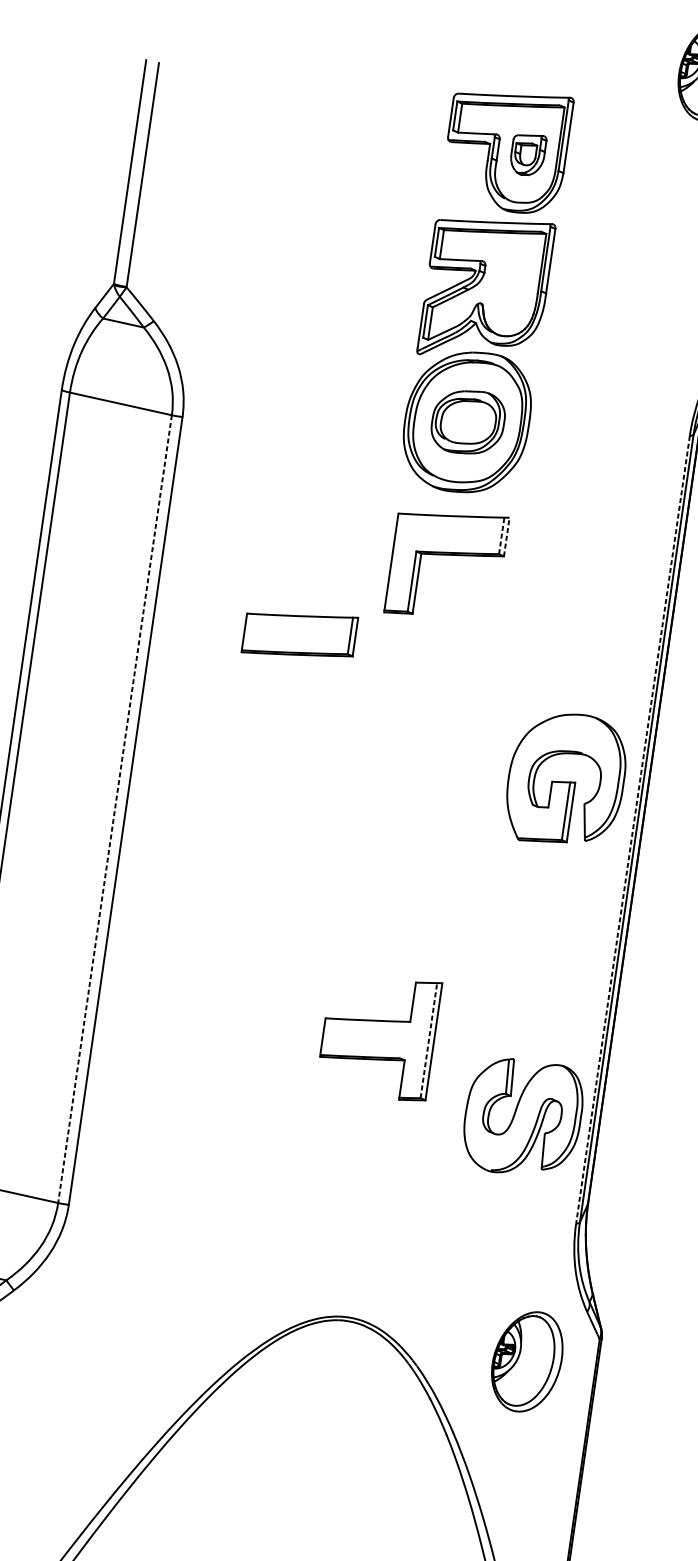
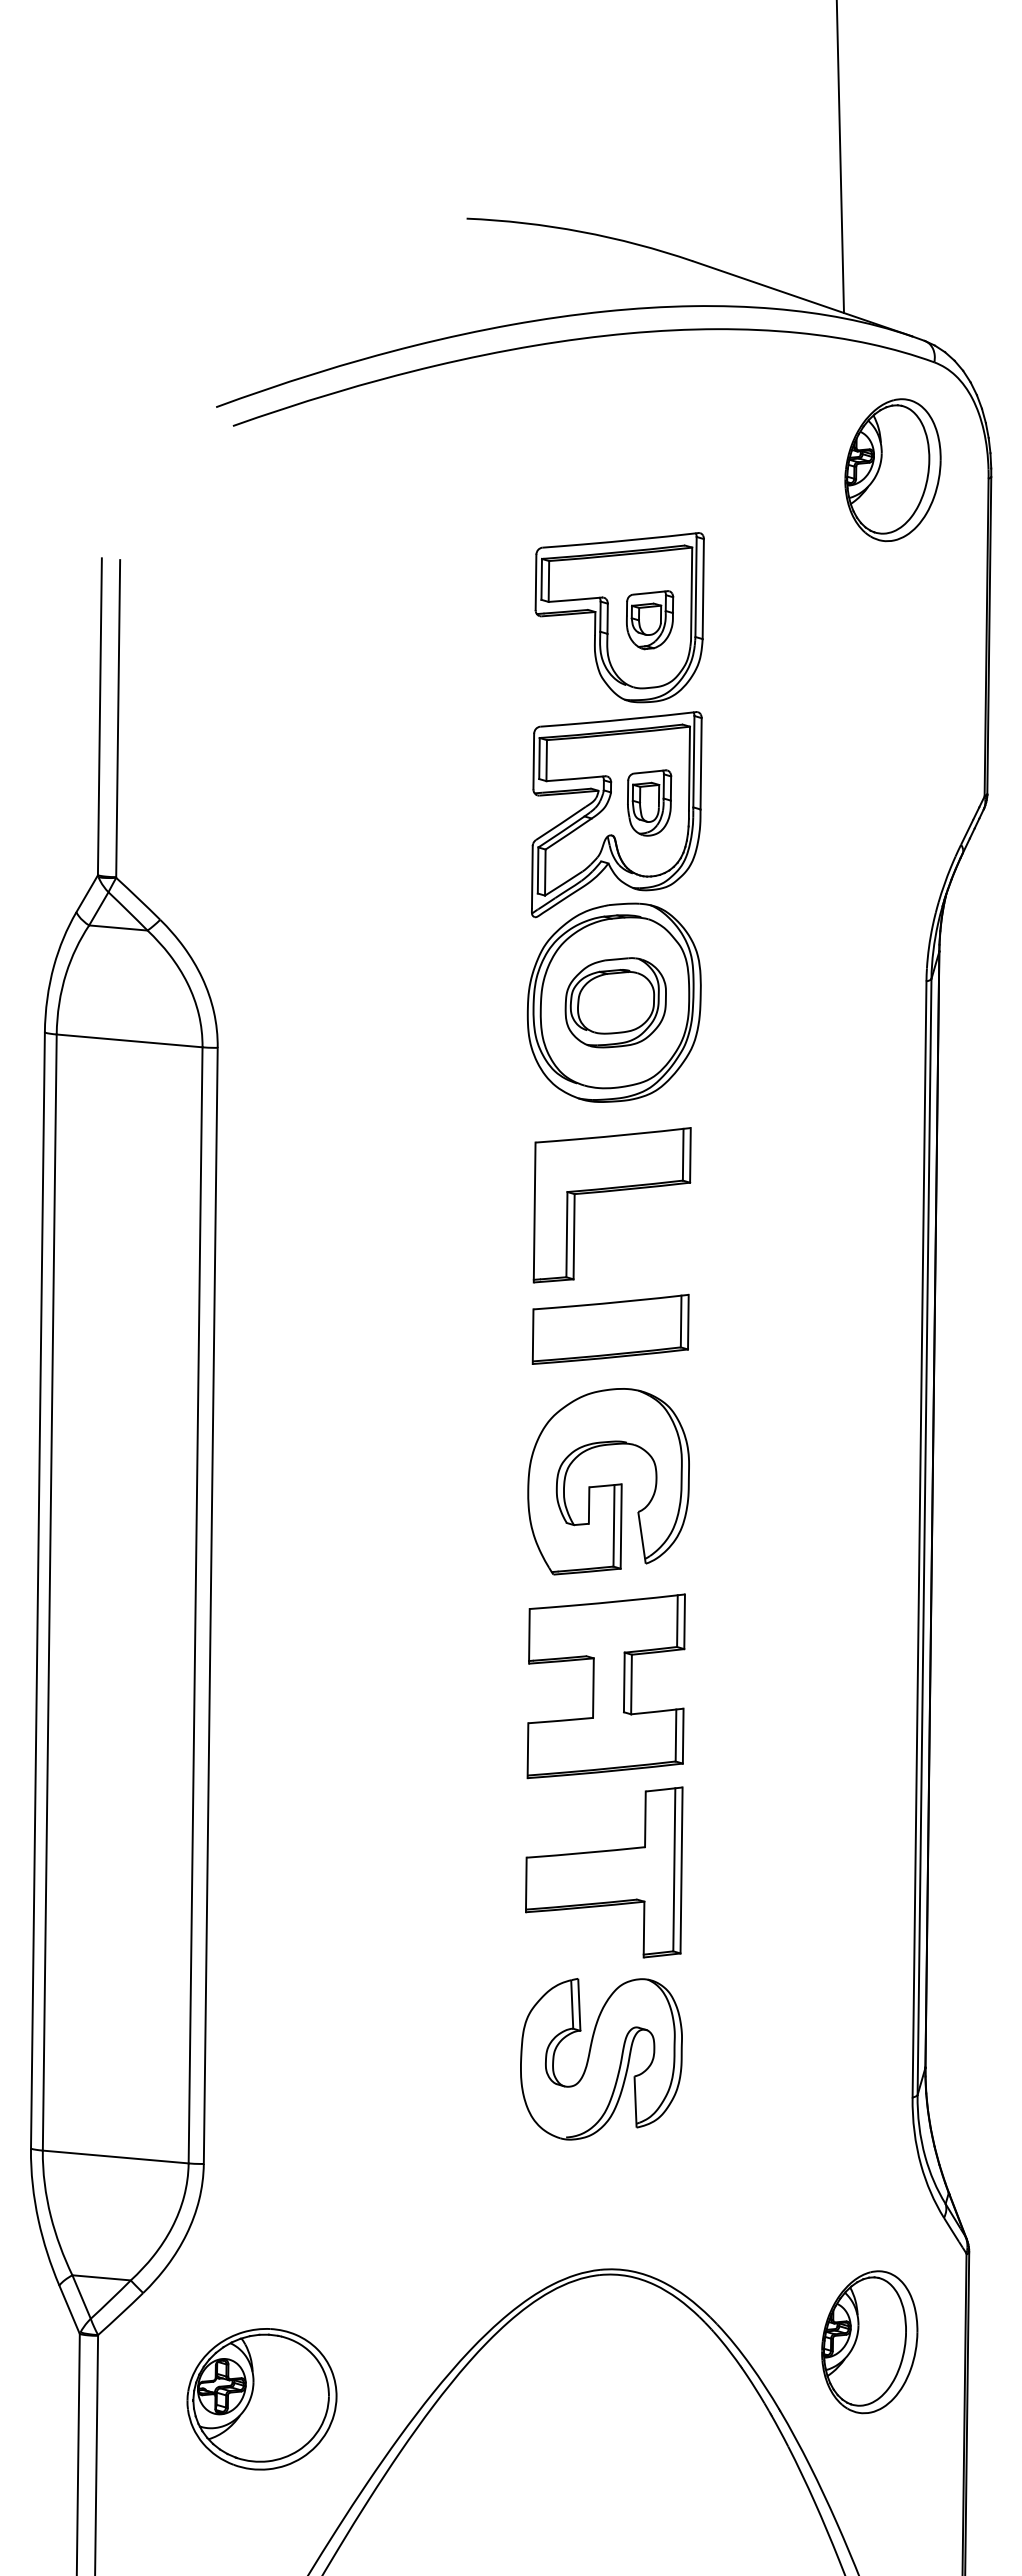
part: (510, 283) -> (649, 802), added
line: (501, 535) -> (683, 1154), dashed -> solid
line: (506, 536) -> (690, 1154), dashed -> solid
part: (299, 634) -> (610, 1328), moved
part: (566, 779) -> (608, 1481), moved
line: (114, 809) -> (195, 1605), dashed -> solid
line: (632, 829) -> (919, 1539), dashed -> solid
part: (397, 904) -> (605, 1686), added
line: (429, 1040) -> (674, 1869), dashed -> solid
part: (523, 1118) -> (601, 2059), moved
part: (526, 1361) -> (869, 2342), moved
part: (87, 1376) -> (261, 2399), added

